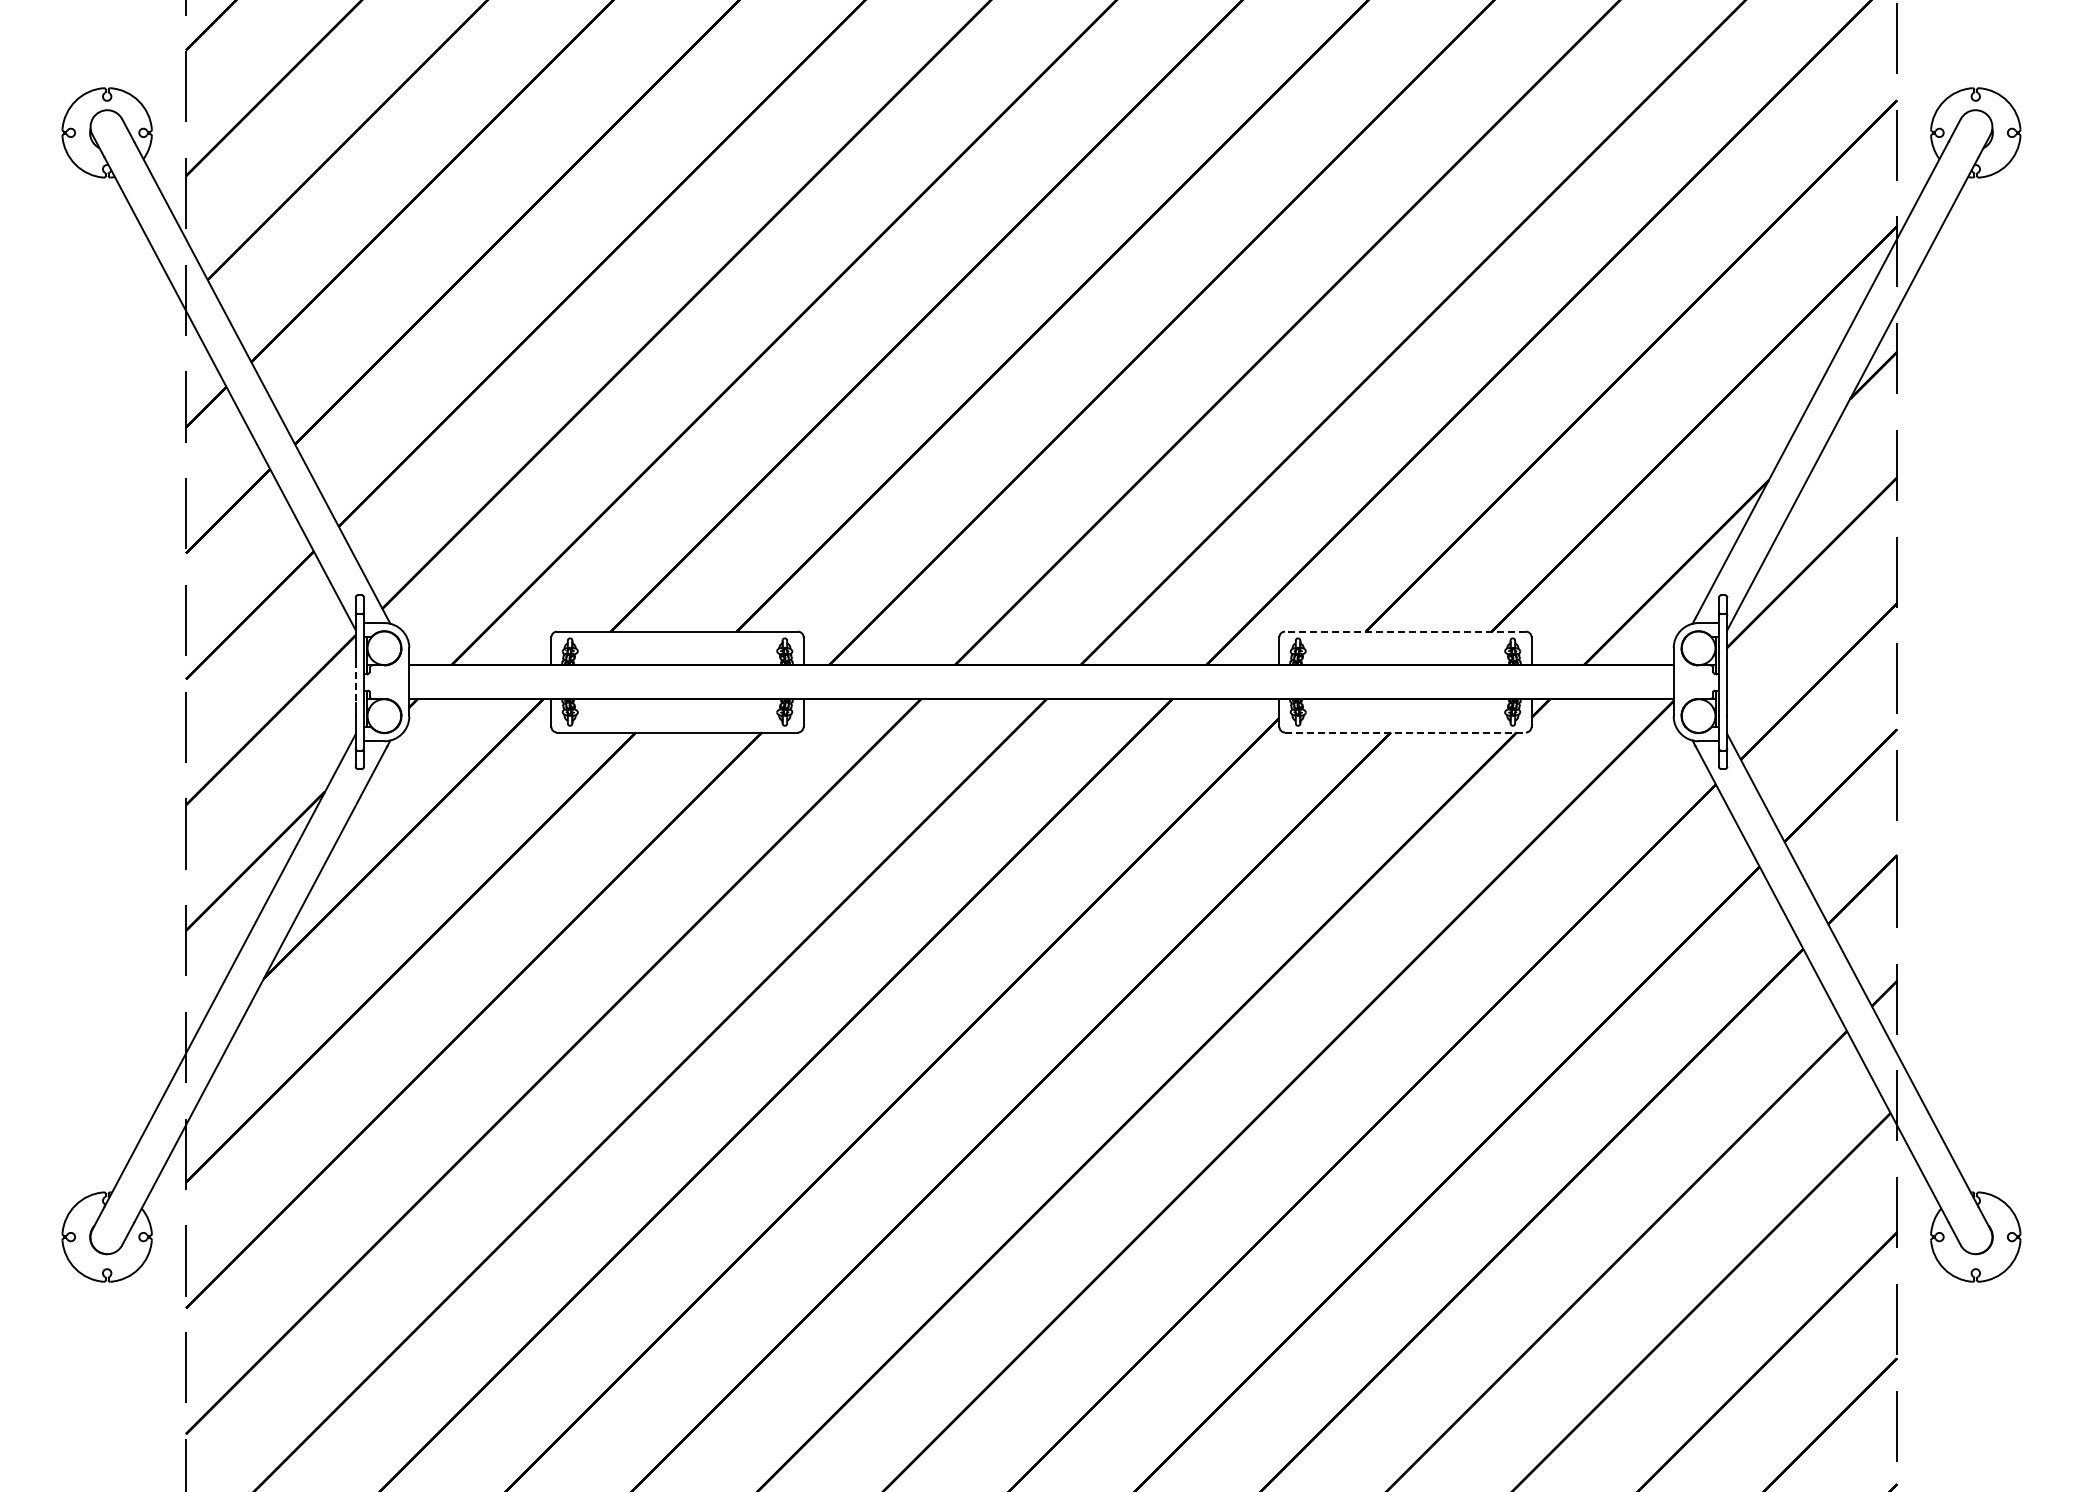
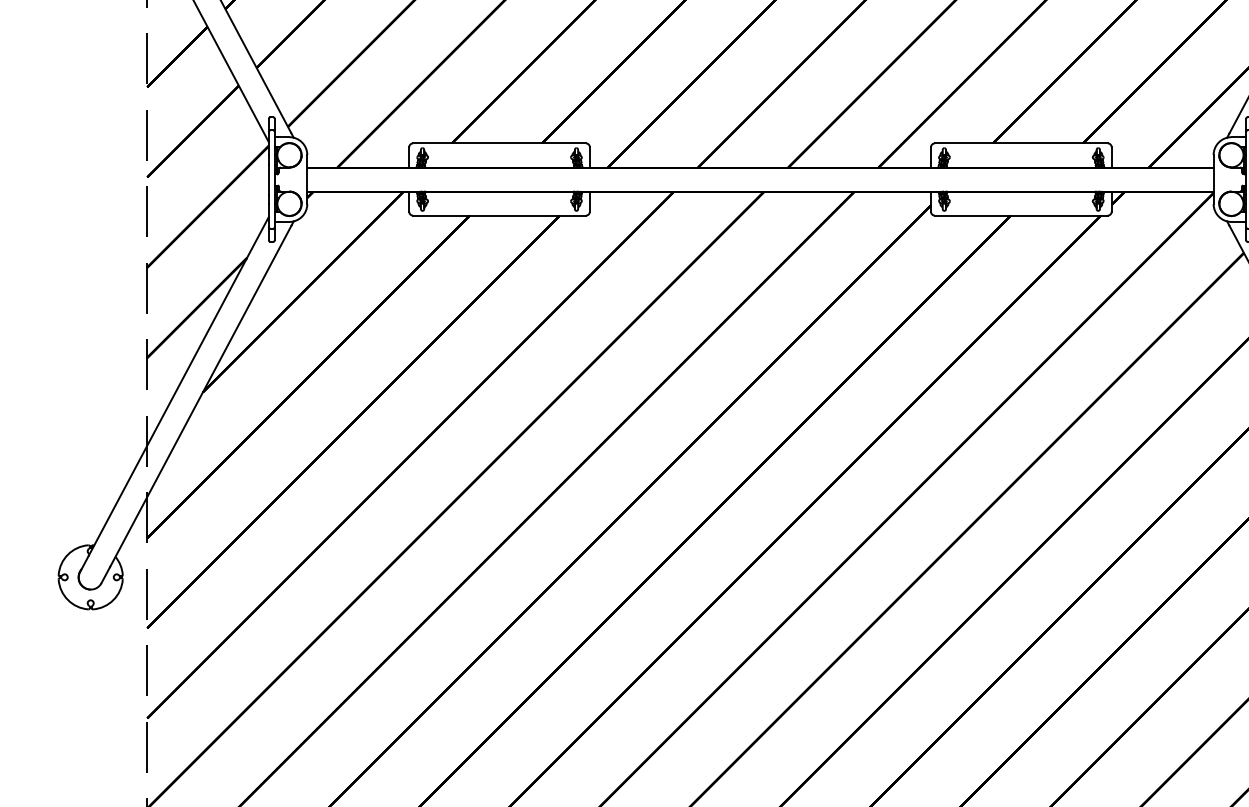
line: (1404, 631) -> (1020, 143), dashed -> solid
line: (355, 682) -> (268, 179), dashed -> solid
line: (1405, 732) -> (1021, 215), dashed -> solid

